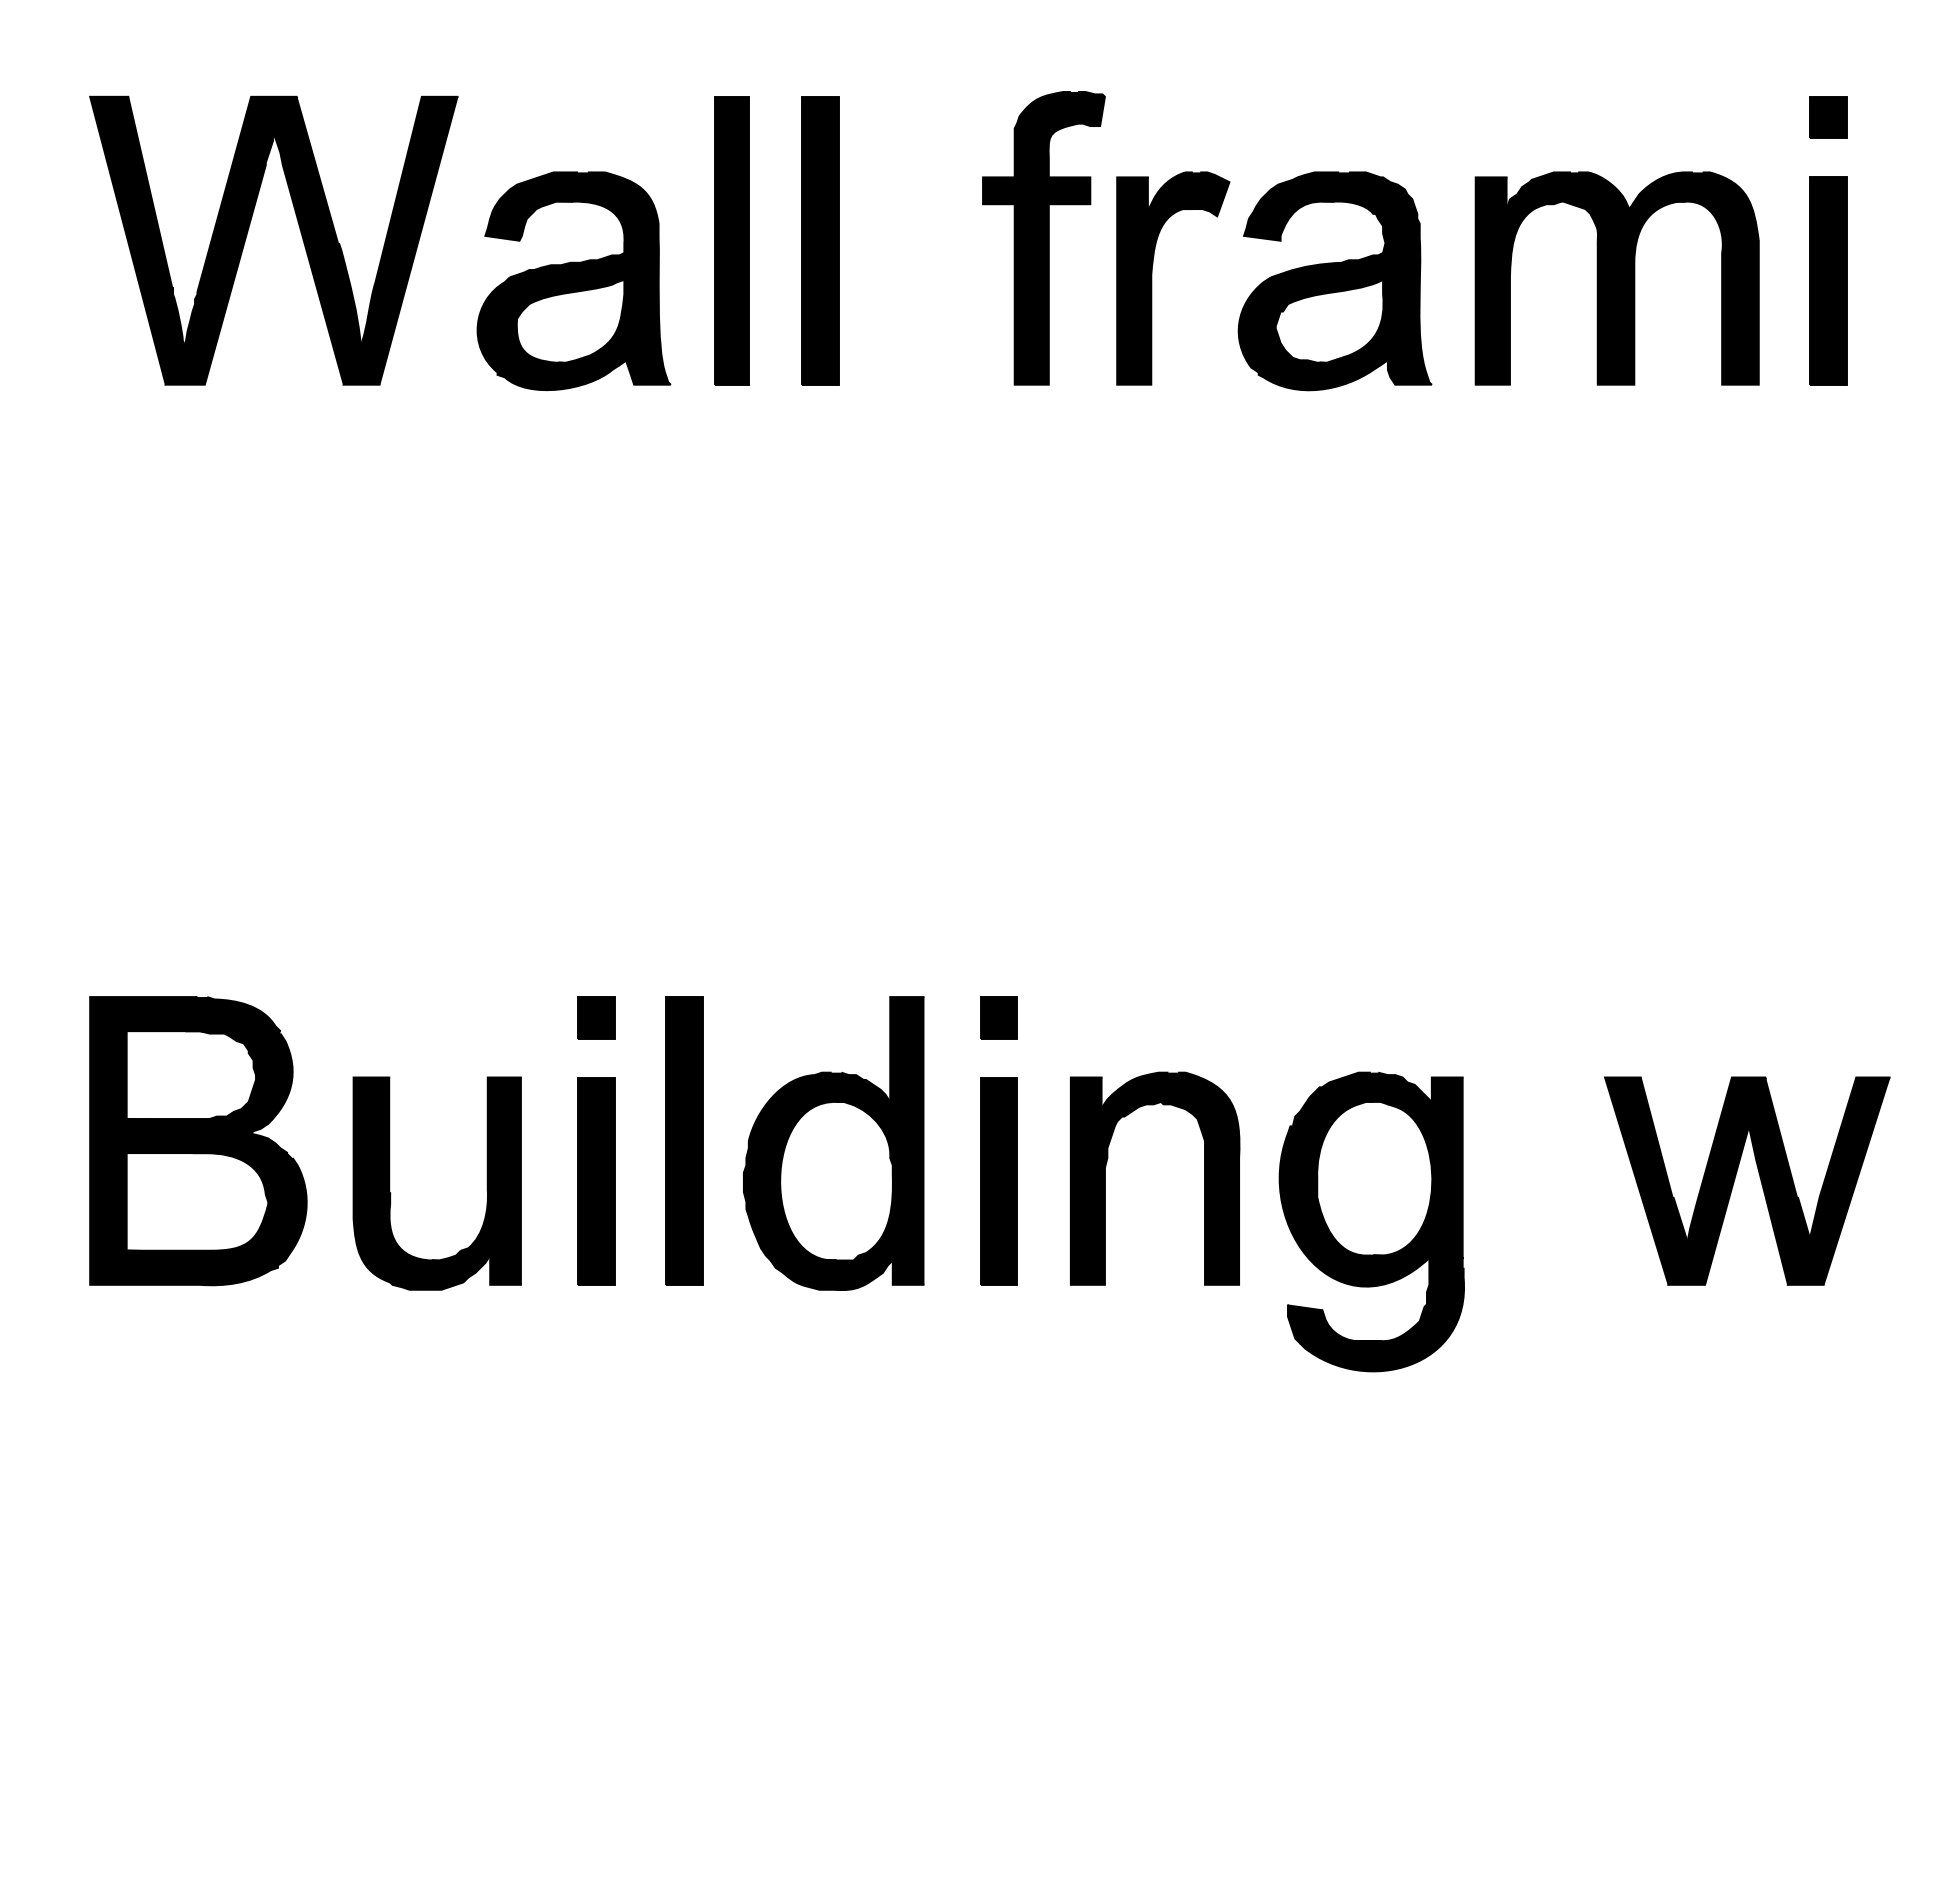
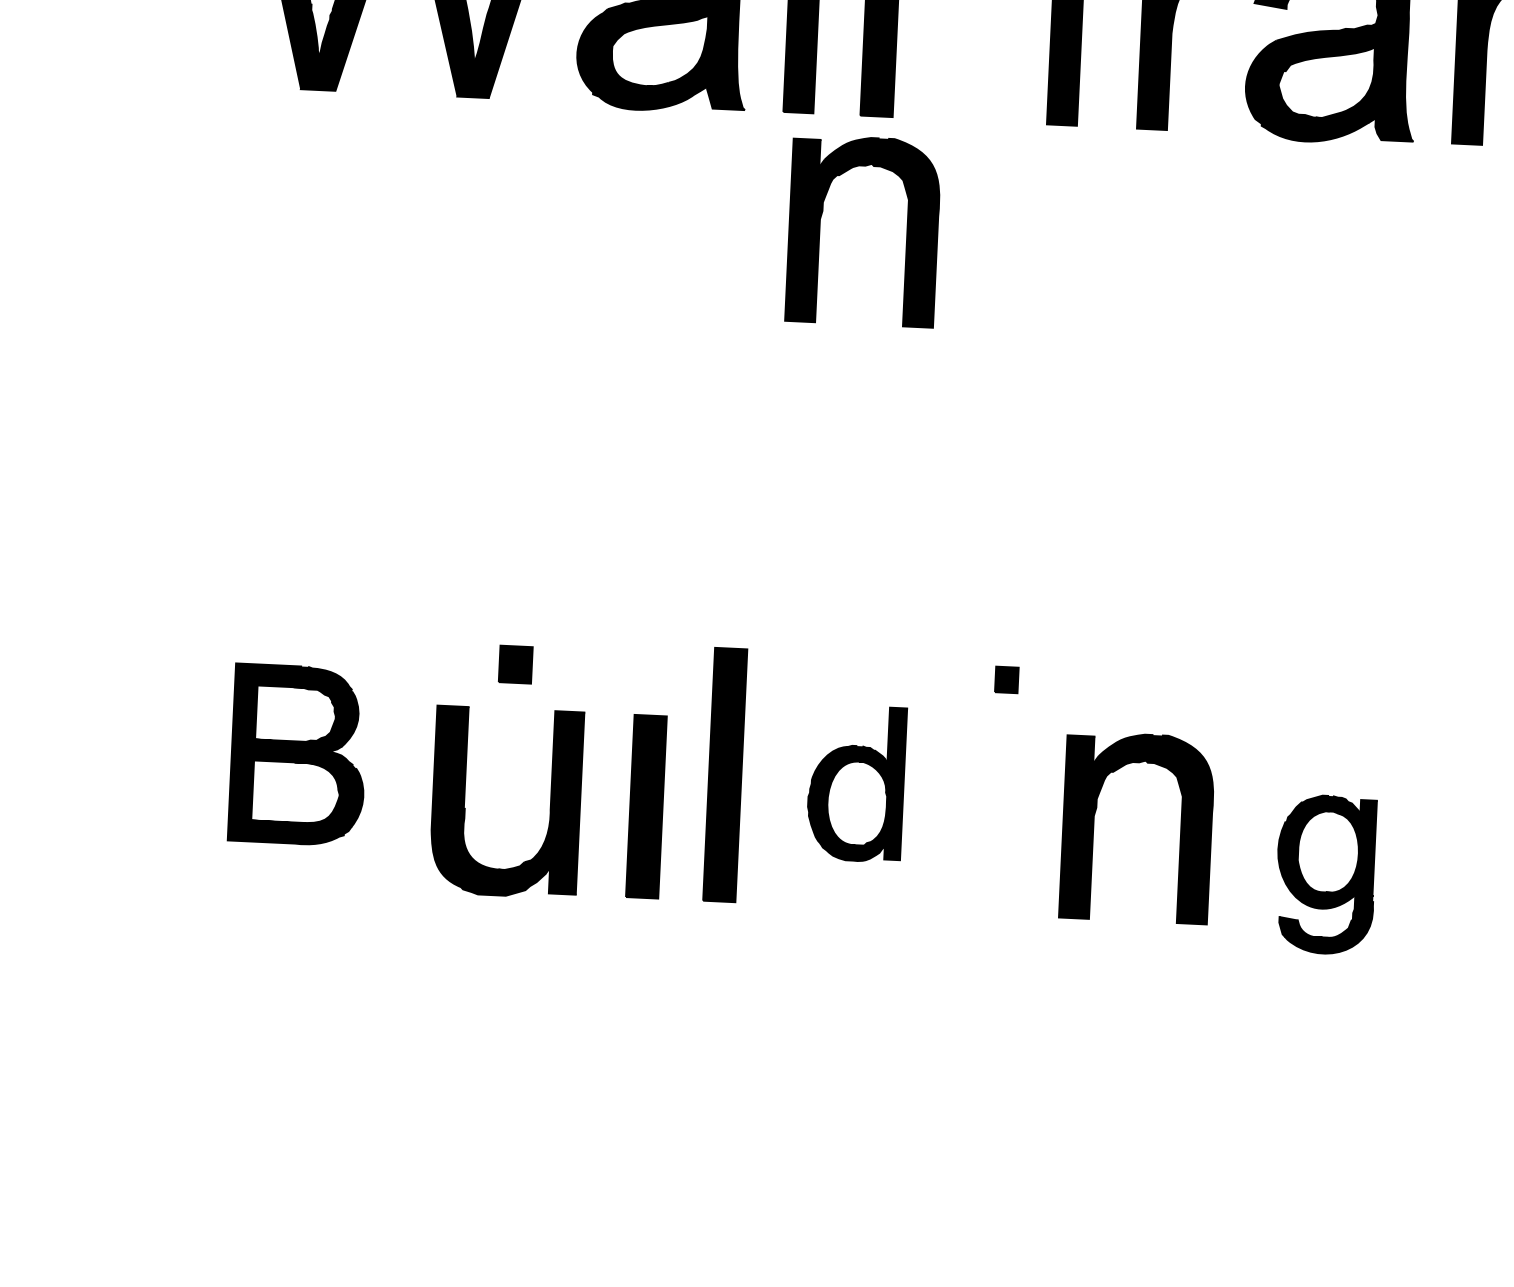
part: (861, 515) -> (906, 232), added
part: (596, 1017) -> (515, 664), moved
part: (998, 1017) -> (1006, 679), size x0.7
part: (198, 1141) -> (298, 755), size x0.7
part: (833, 1143) -> (856, 783), size x0.6
part: (998, 1181) -> (999, 823), removed
part: (1371, 1221) -> (1325, 874), size x0.6

